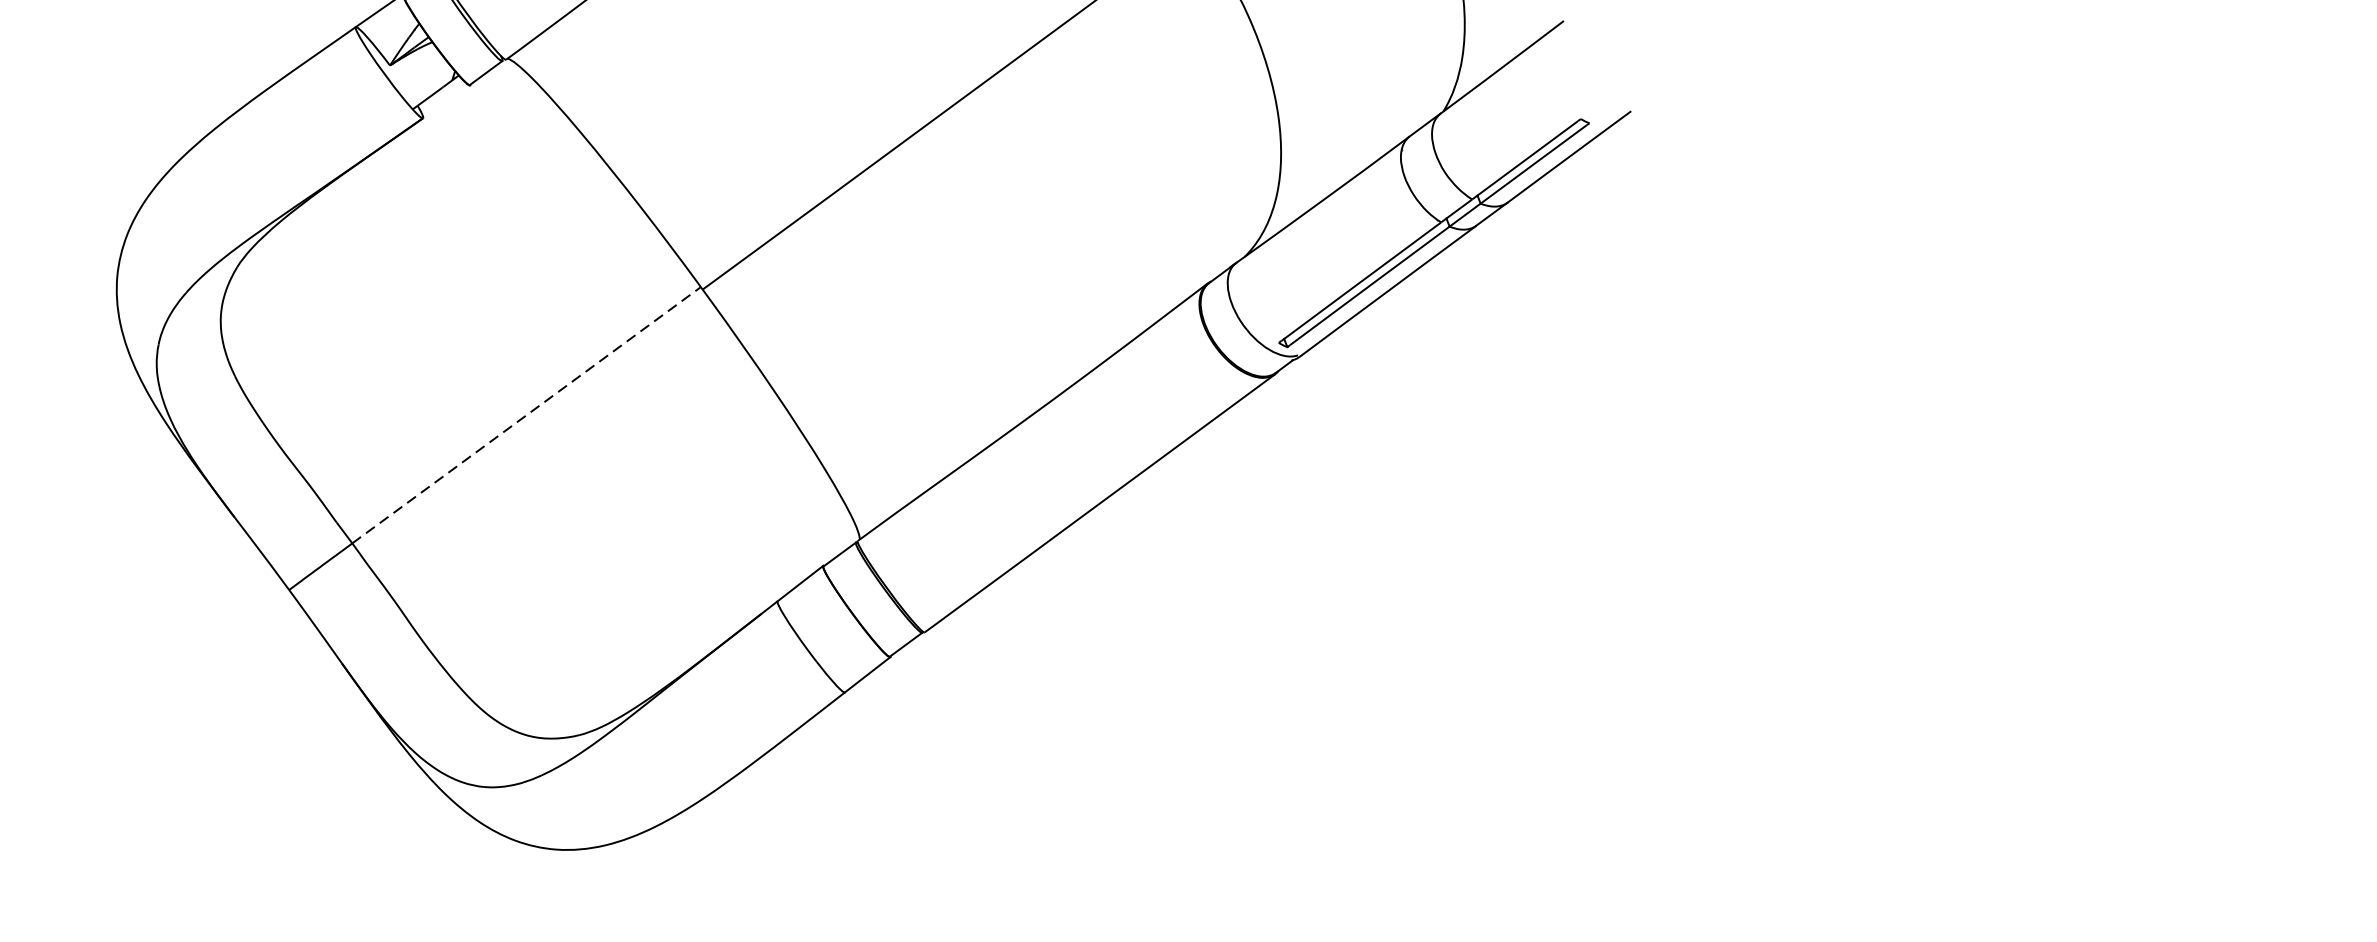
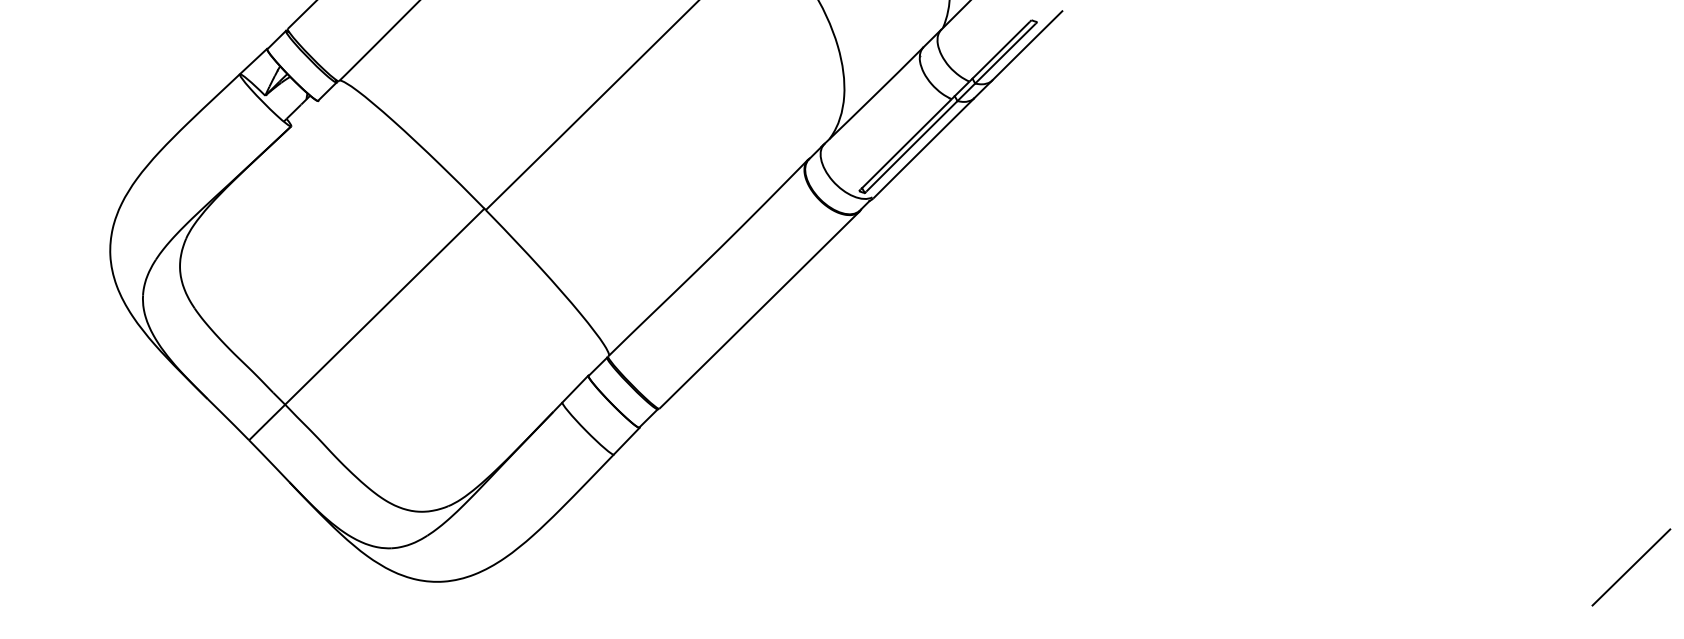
line: (526, 414) -> (384, 306), dashed -> solid

